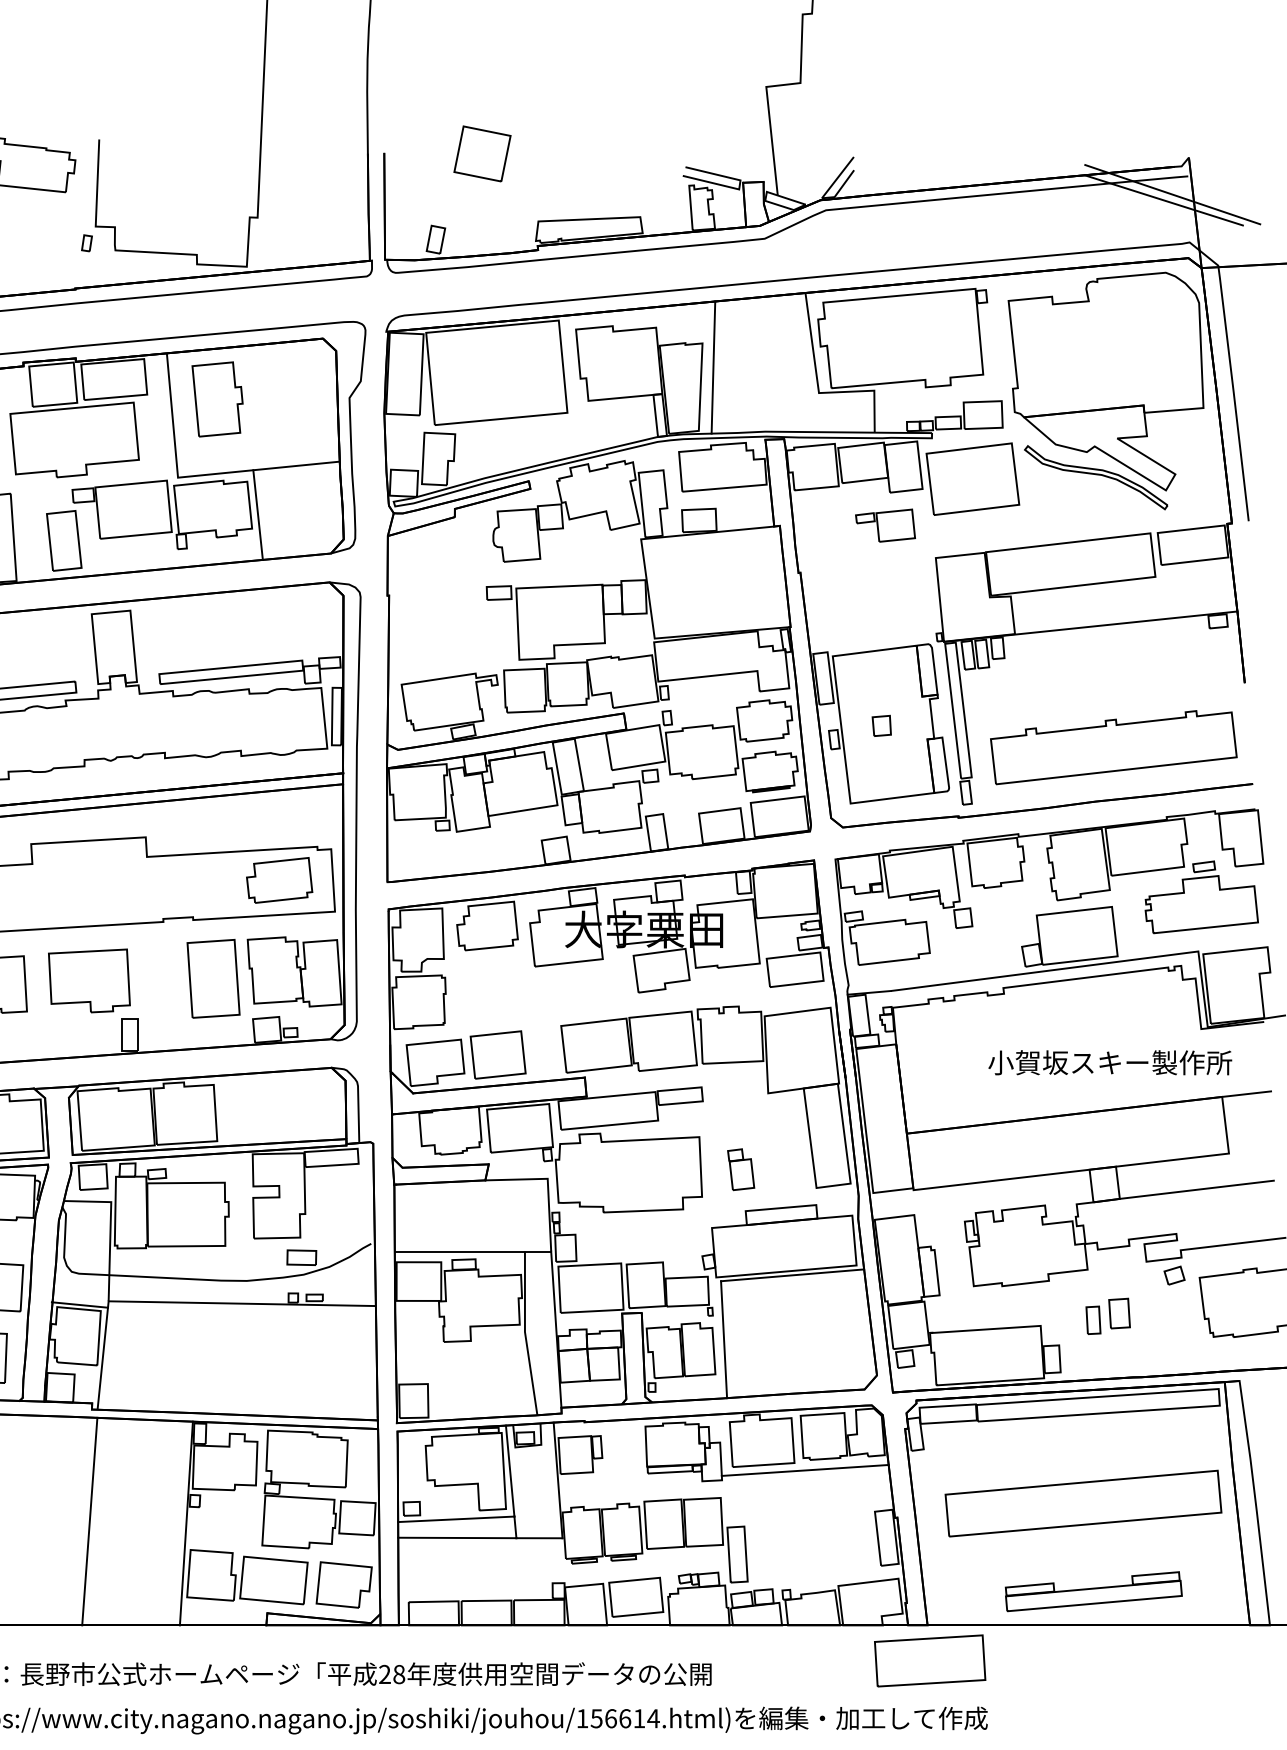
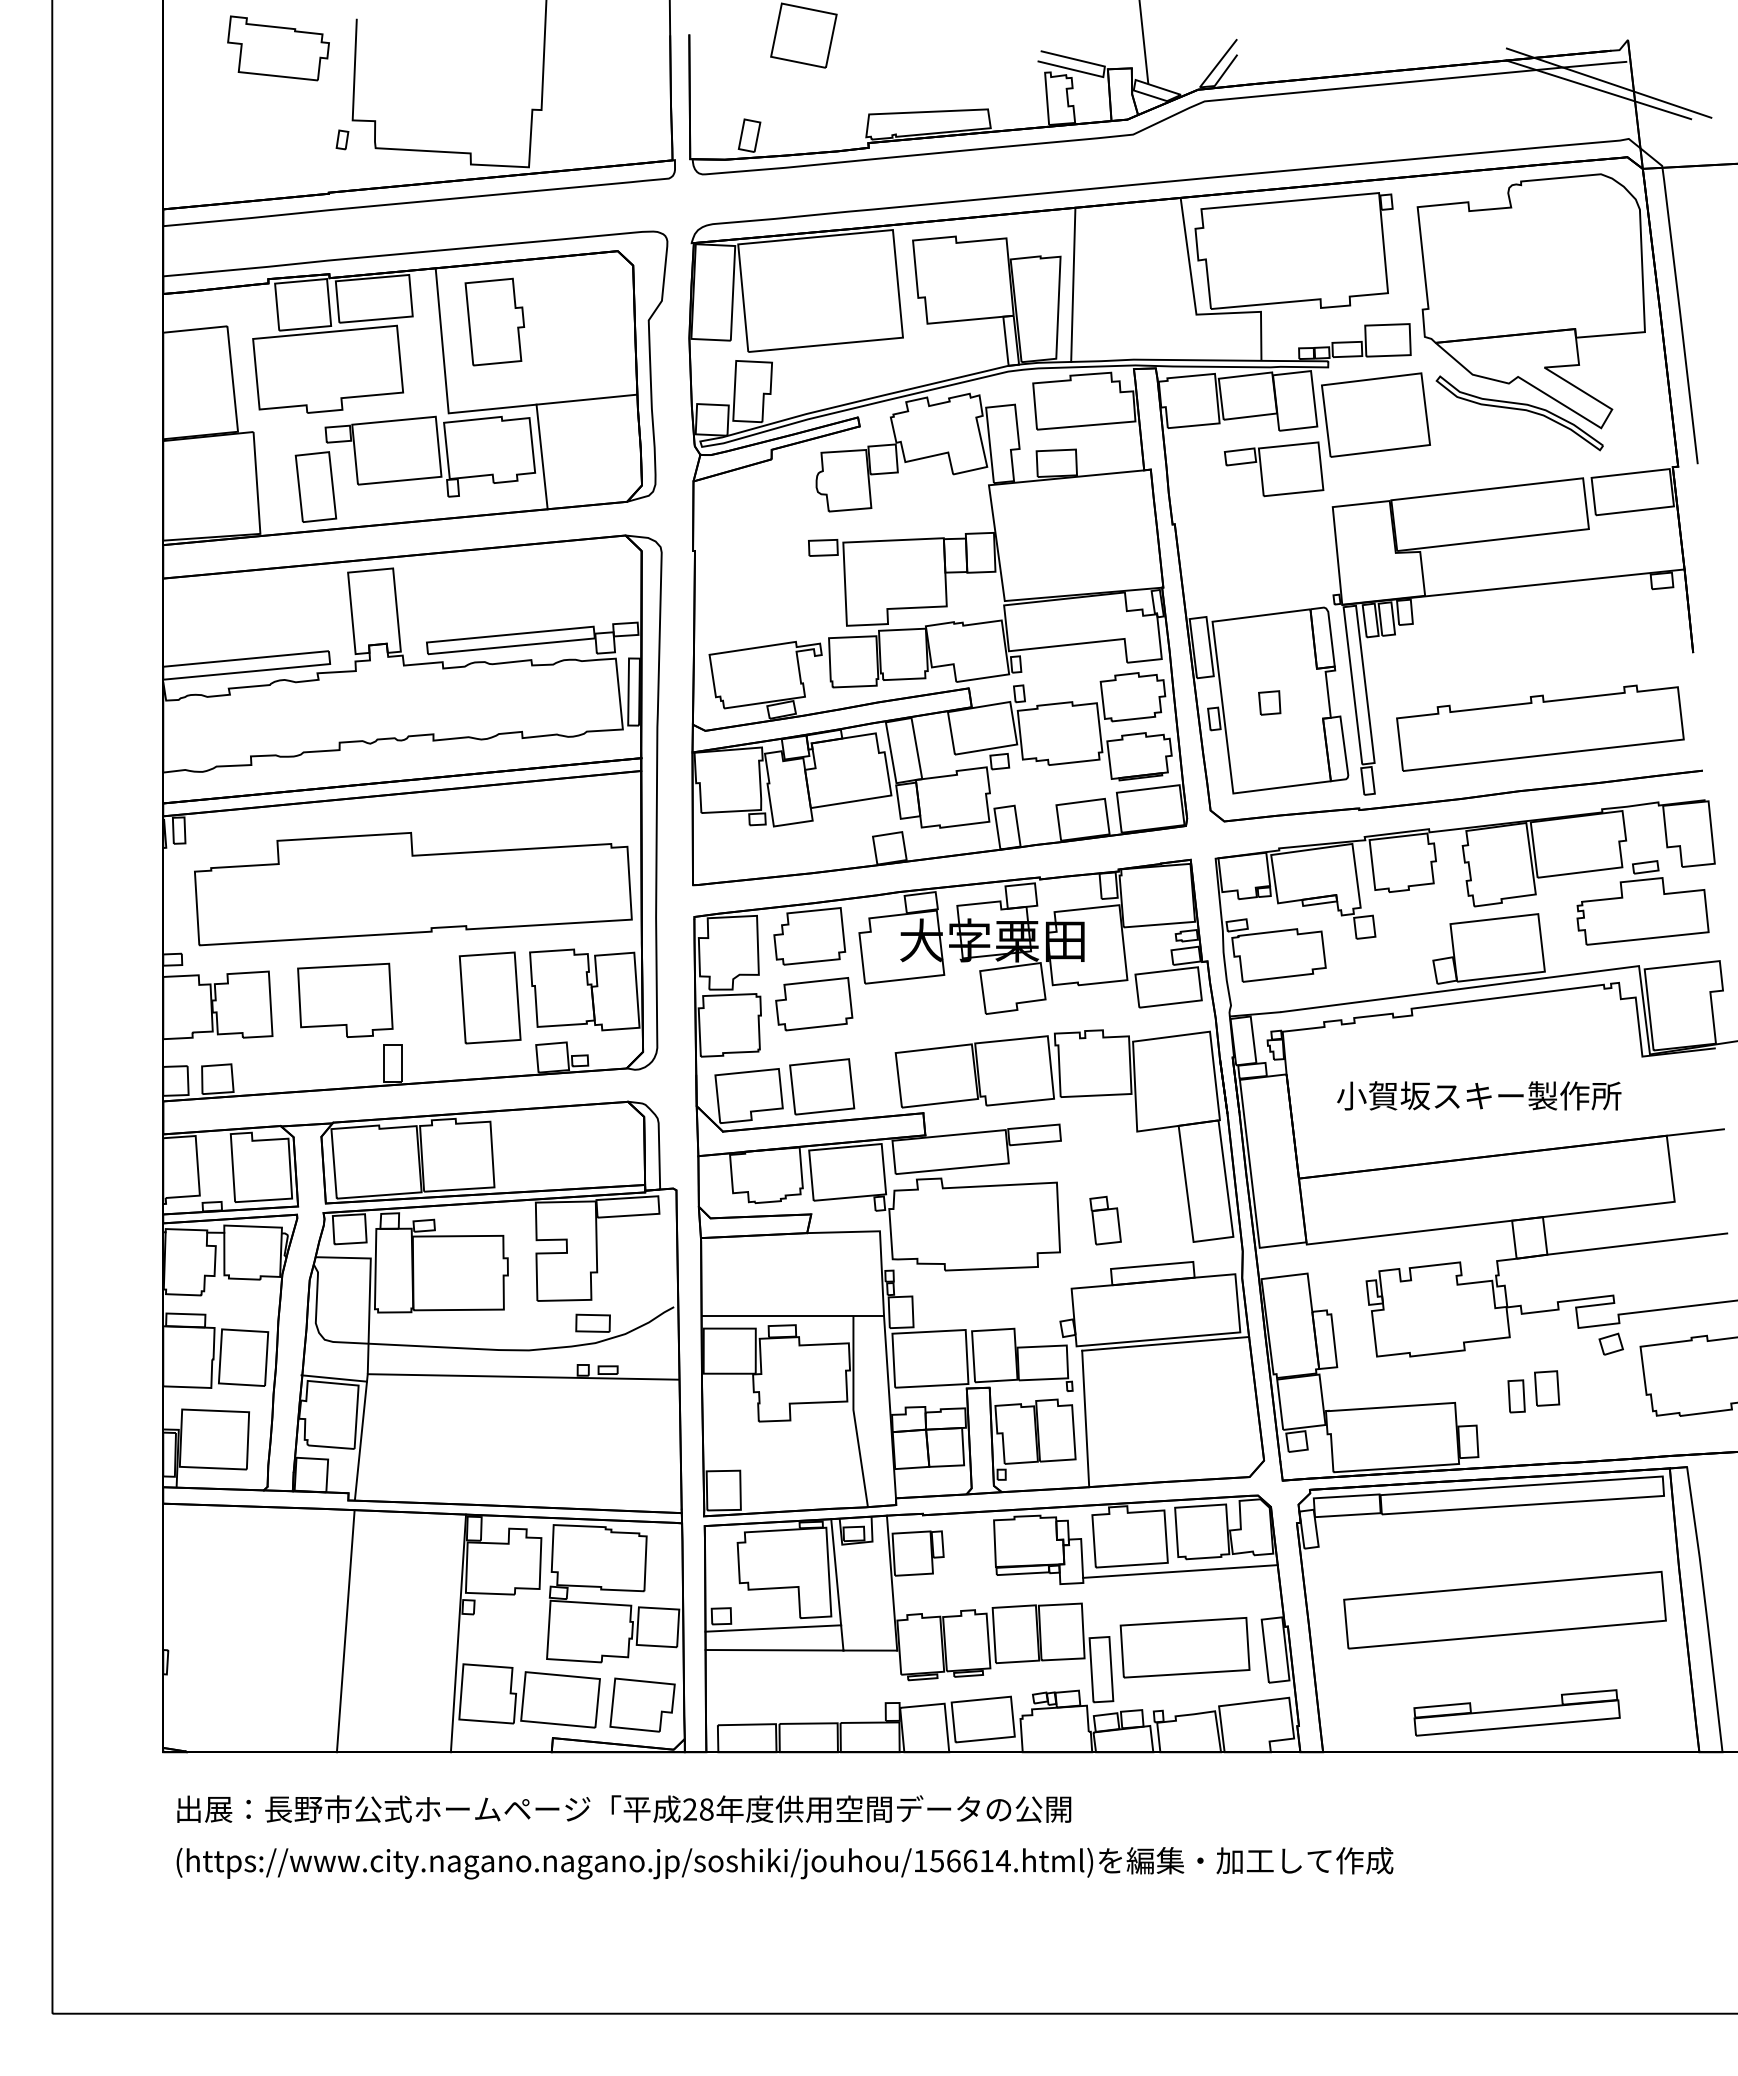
part: (885, 525) -> (1273, 469), size x1.43
part: (279, 880) -> (814, 1004), moved
text: (1110, 1062) -> (1479, 1095), moved
part: (929, 1660) -> (1184, 1647), moved

